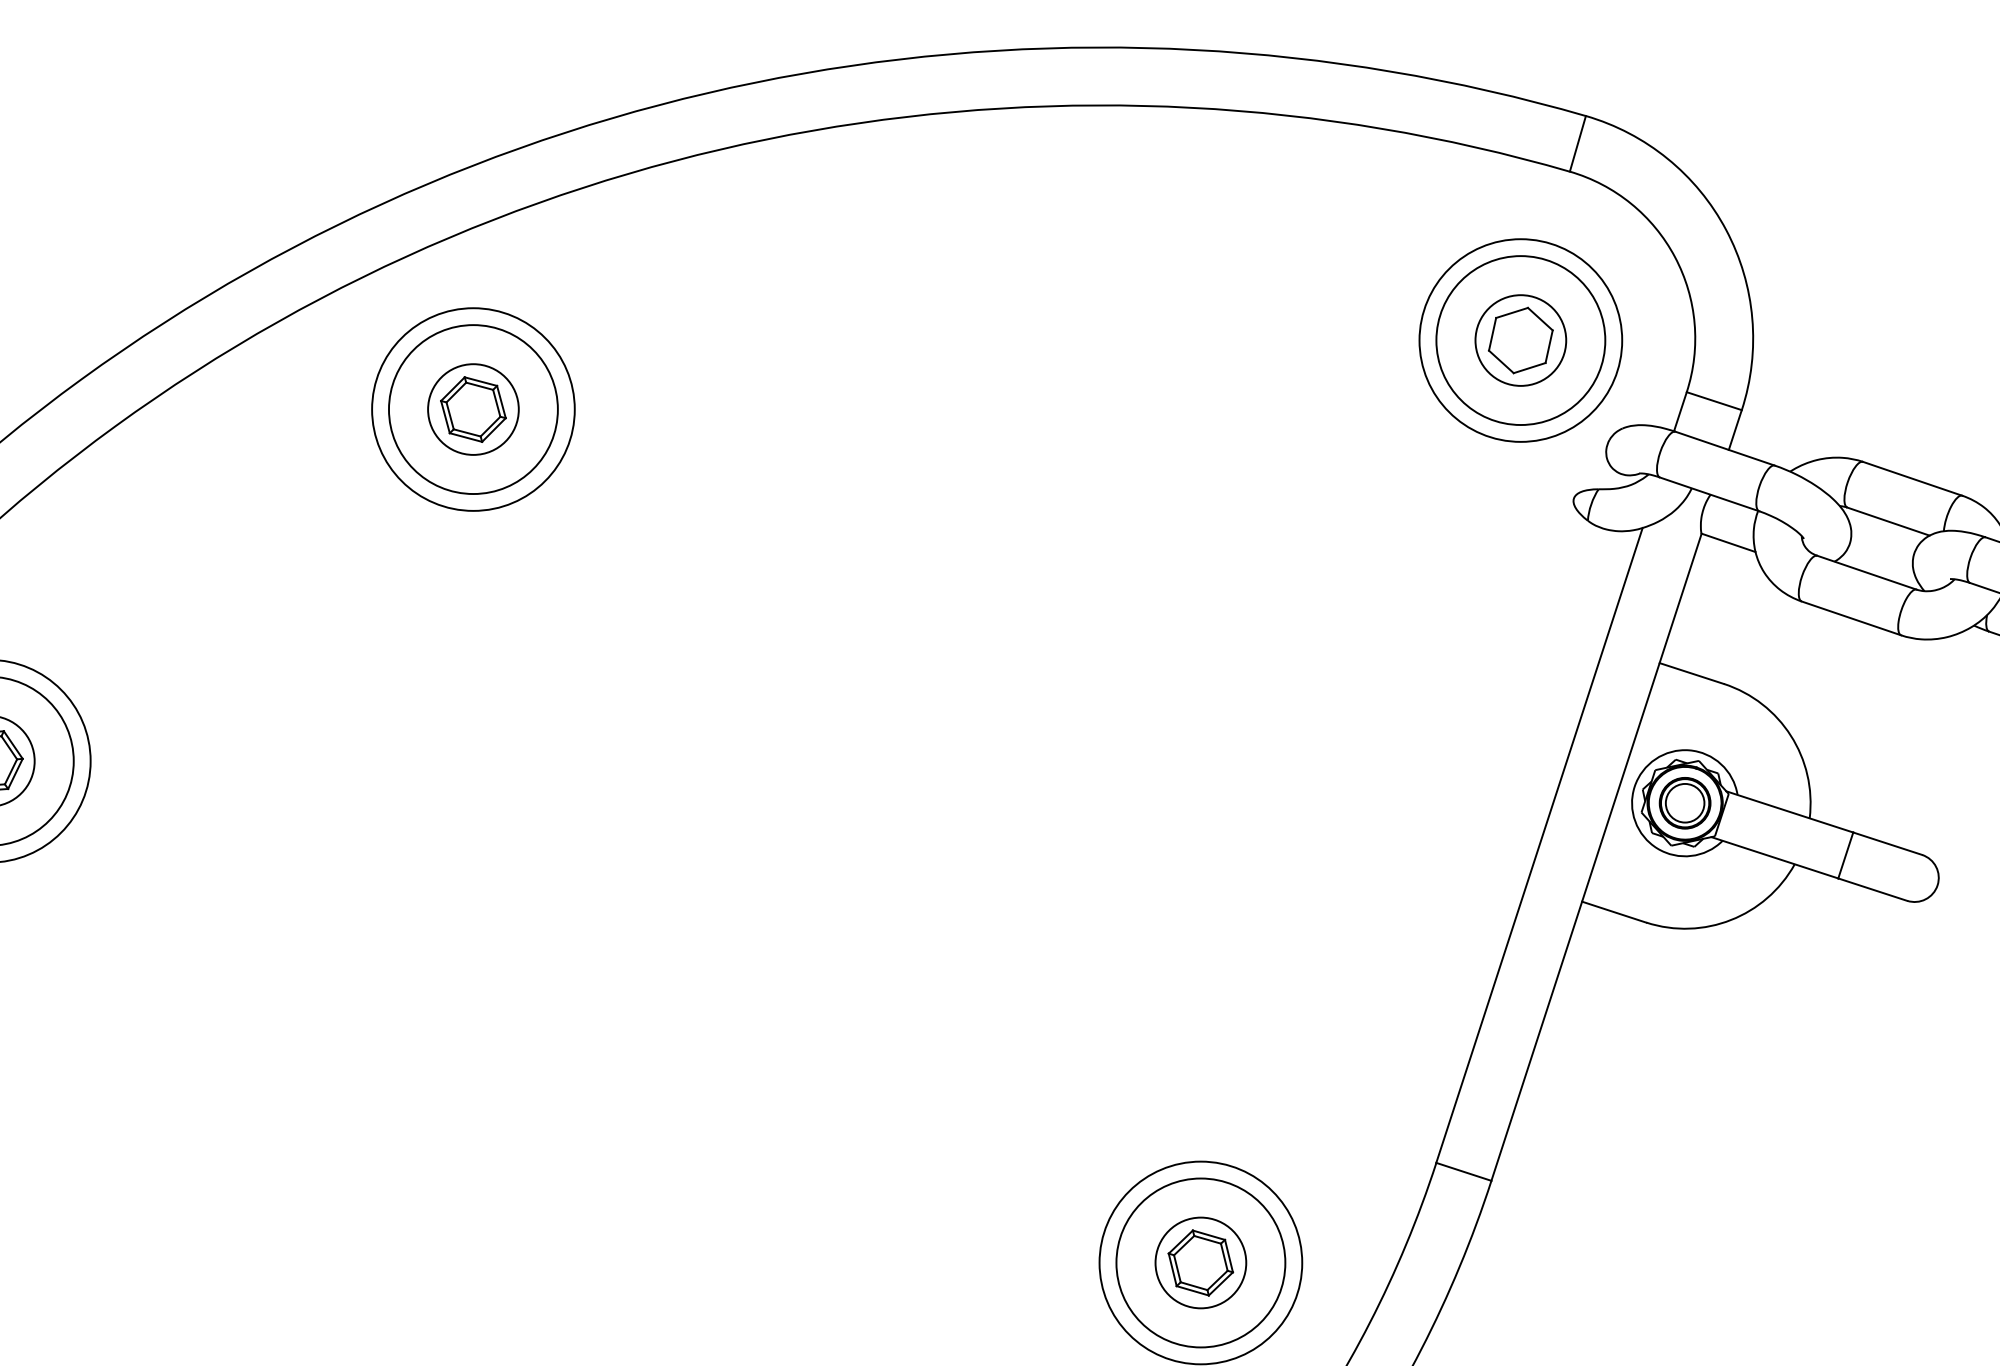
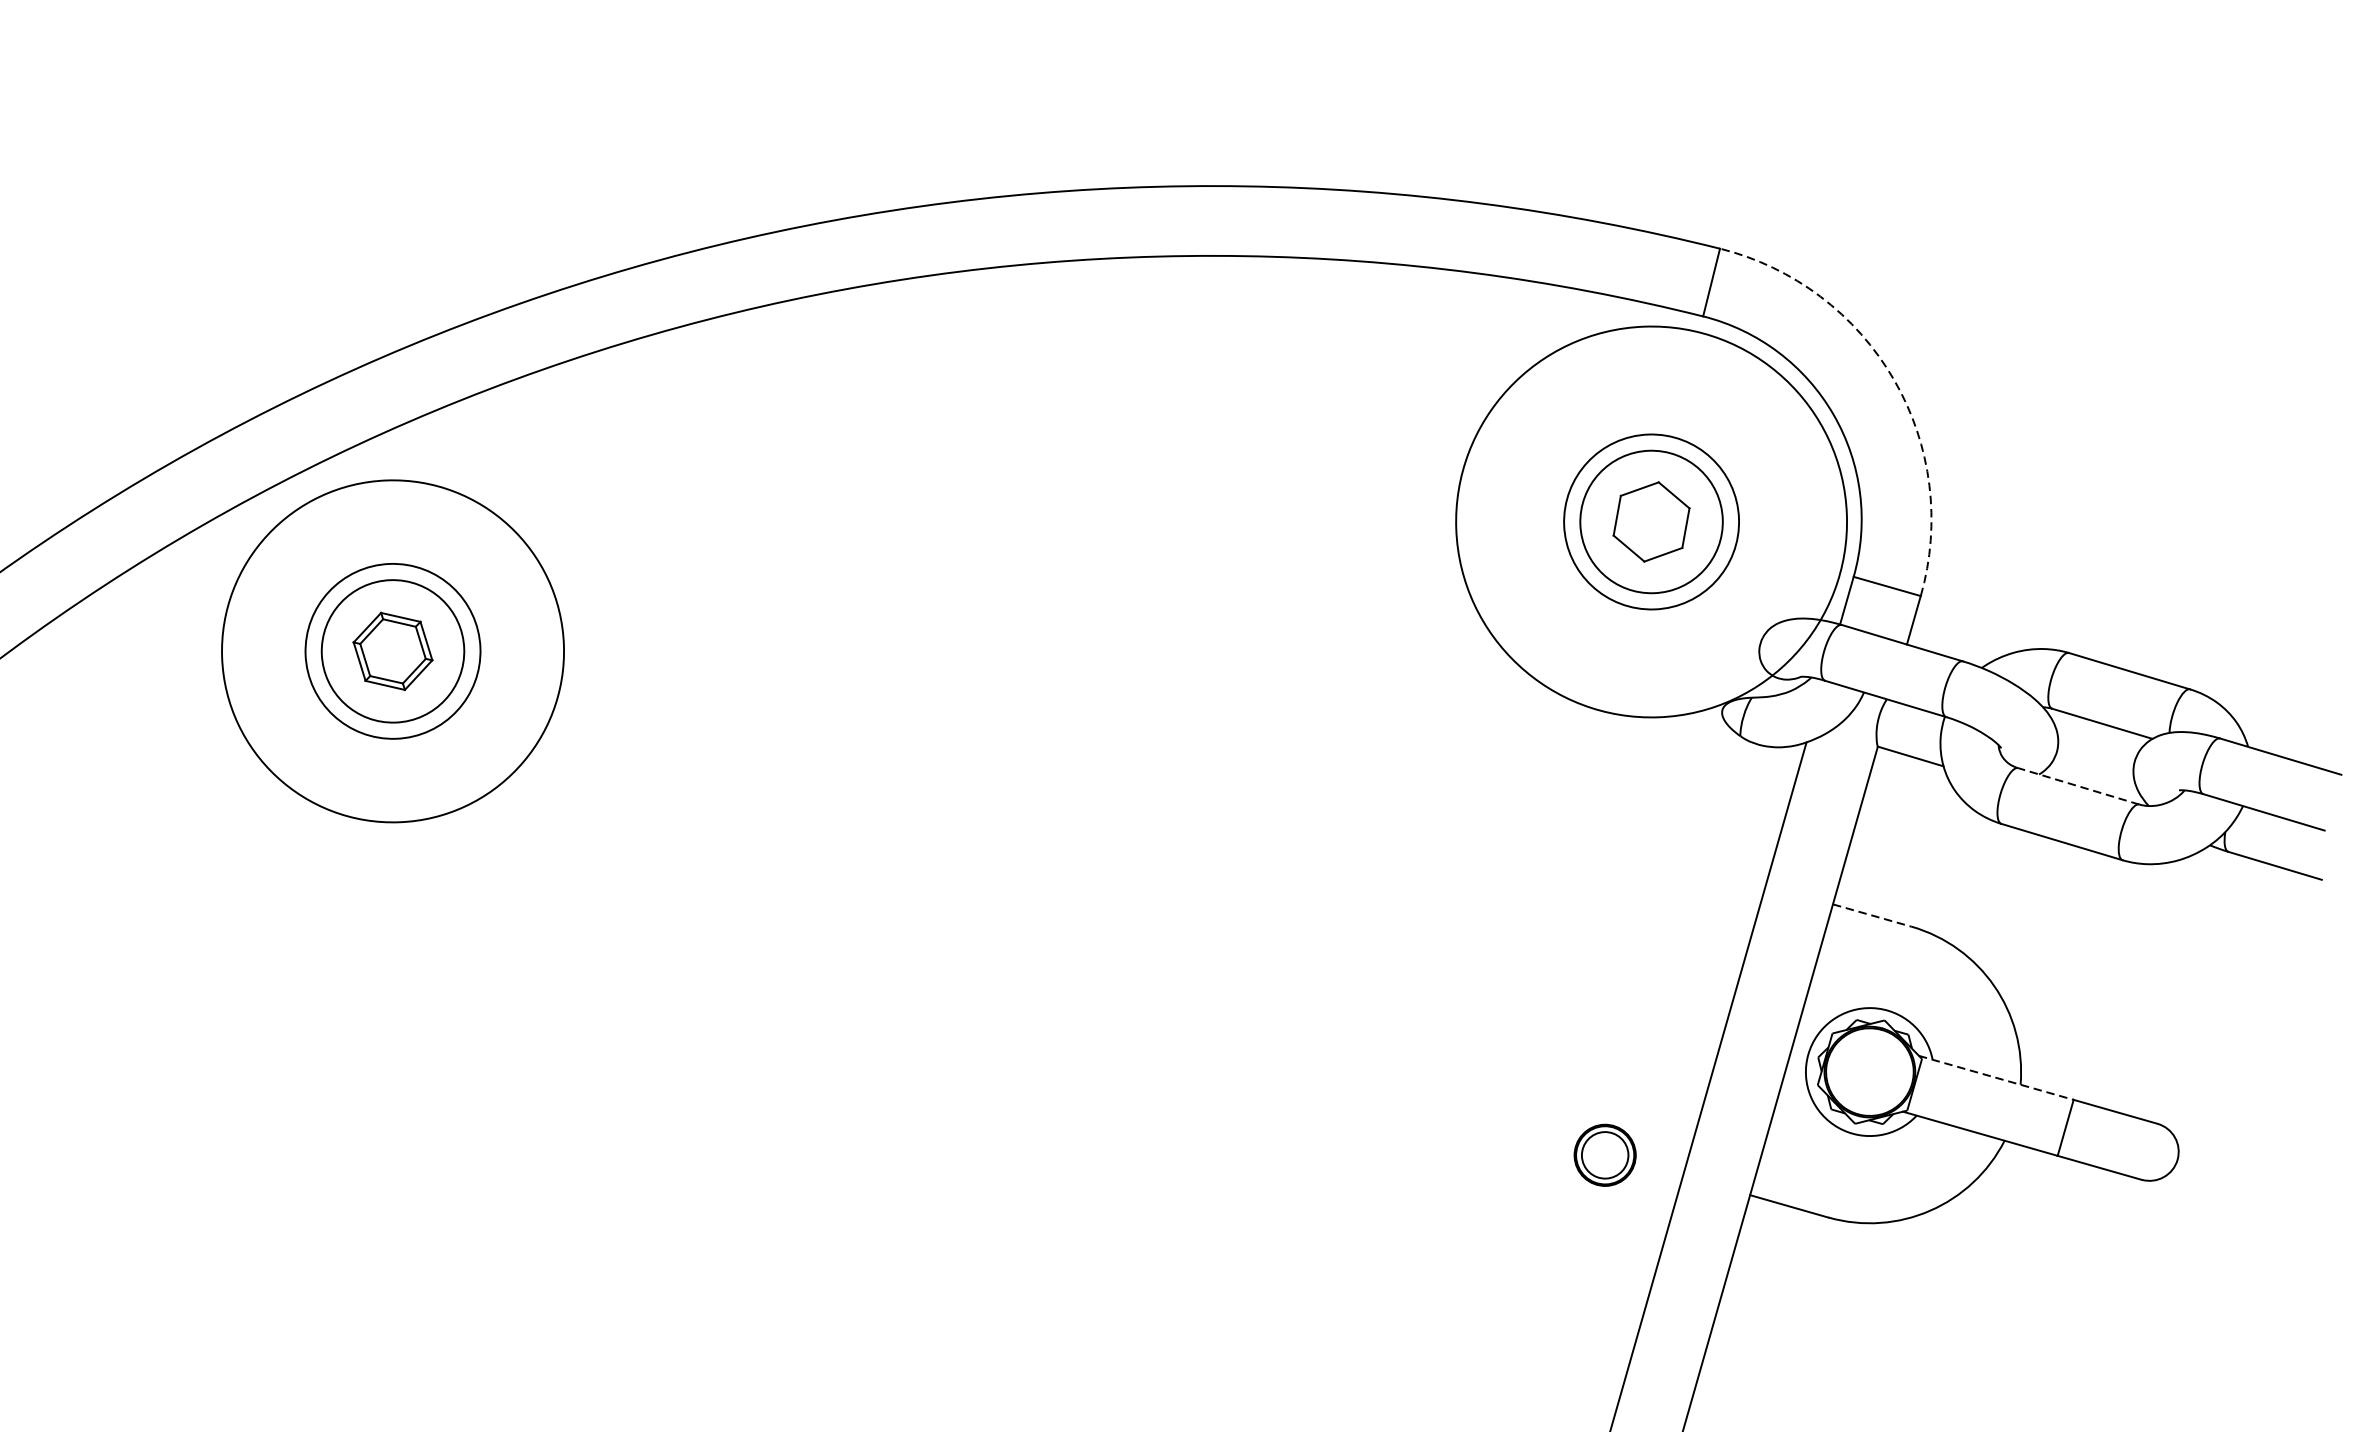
arc: (1726, 230) -> (1894, 380), solid -> dashed
circle: (1520, 340) -> (1651, 521), size x0.7
circle: (1520, 340) -> (1651, 521), size x1.6
circle: (1520, 340) -> (1651, 521), size x1.6
circle: (472, 409) -> (391, 651), size x0.7
circle: (473, 409) -> (393, 651), size x1.4
circle: (473, 409) -> (393, 651), size x1.6
line: (1866, 572) -> (2078, 786), solid -> dashed
line: (1691, 673) -> (1871, 915), solid -> dashed
part: (1684, 803) -> (1604, 1155), moved
line: (1789, 811) -> (1995, 1077), solid -> dashed

